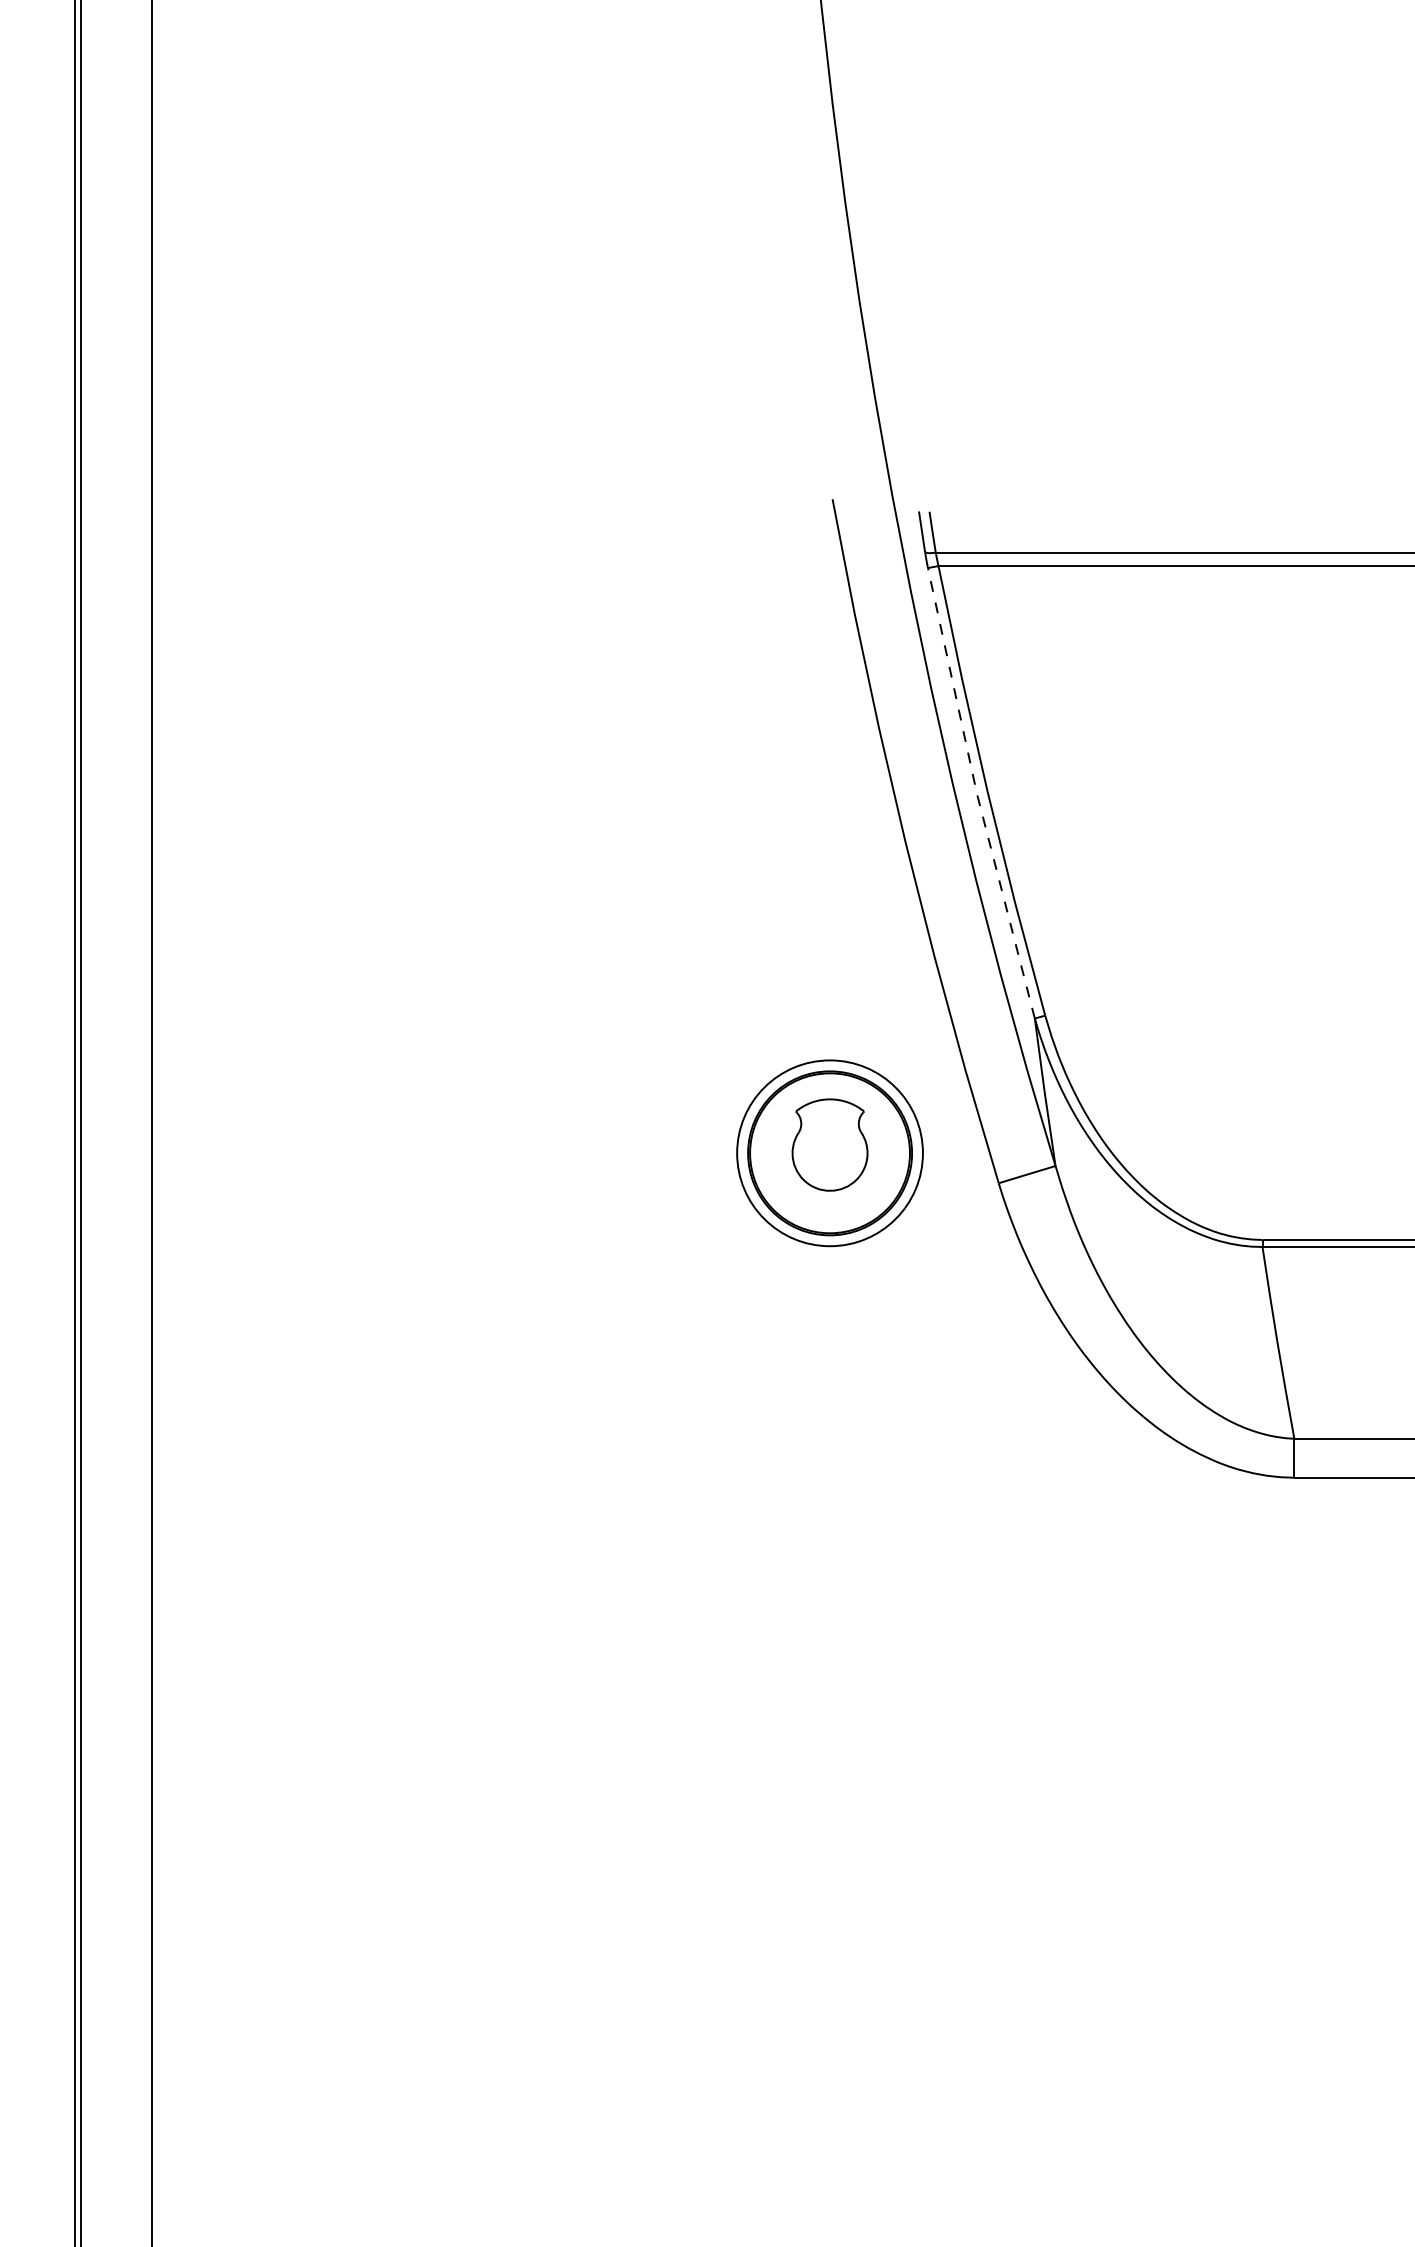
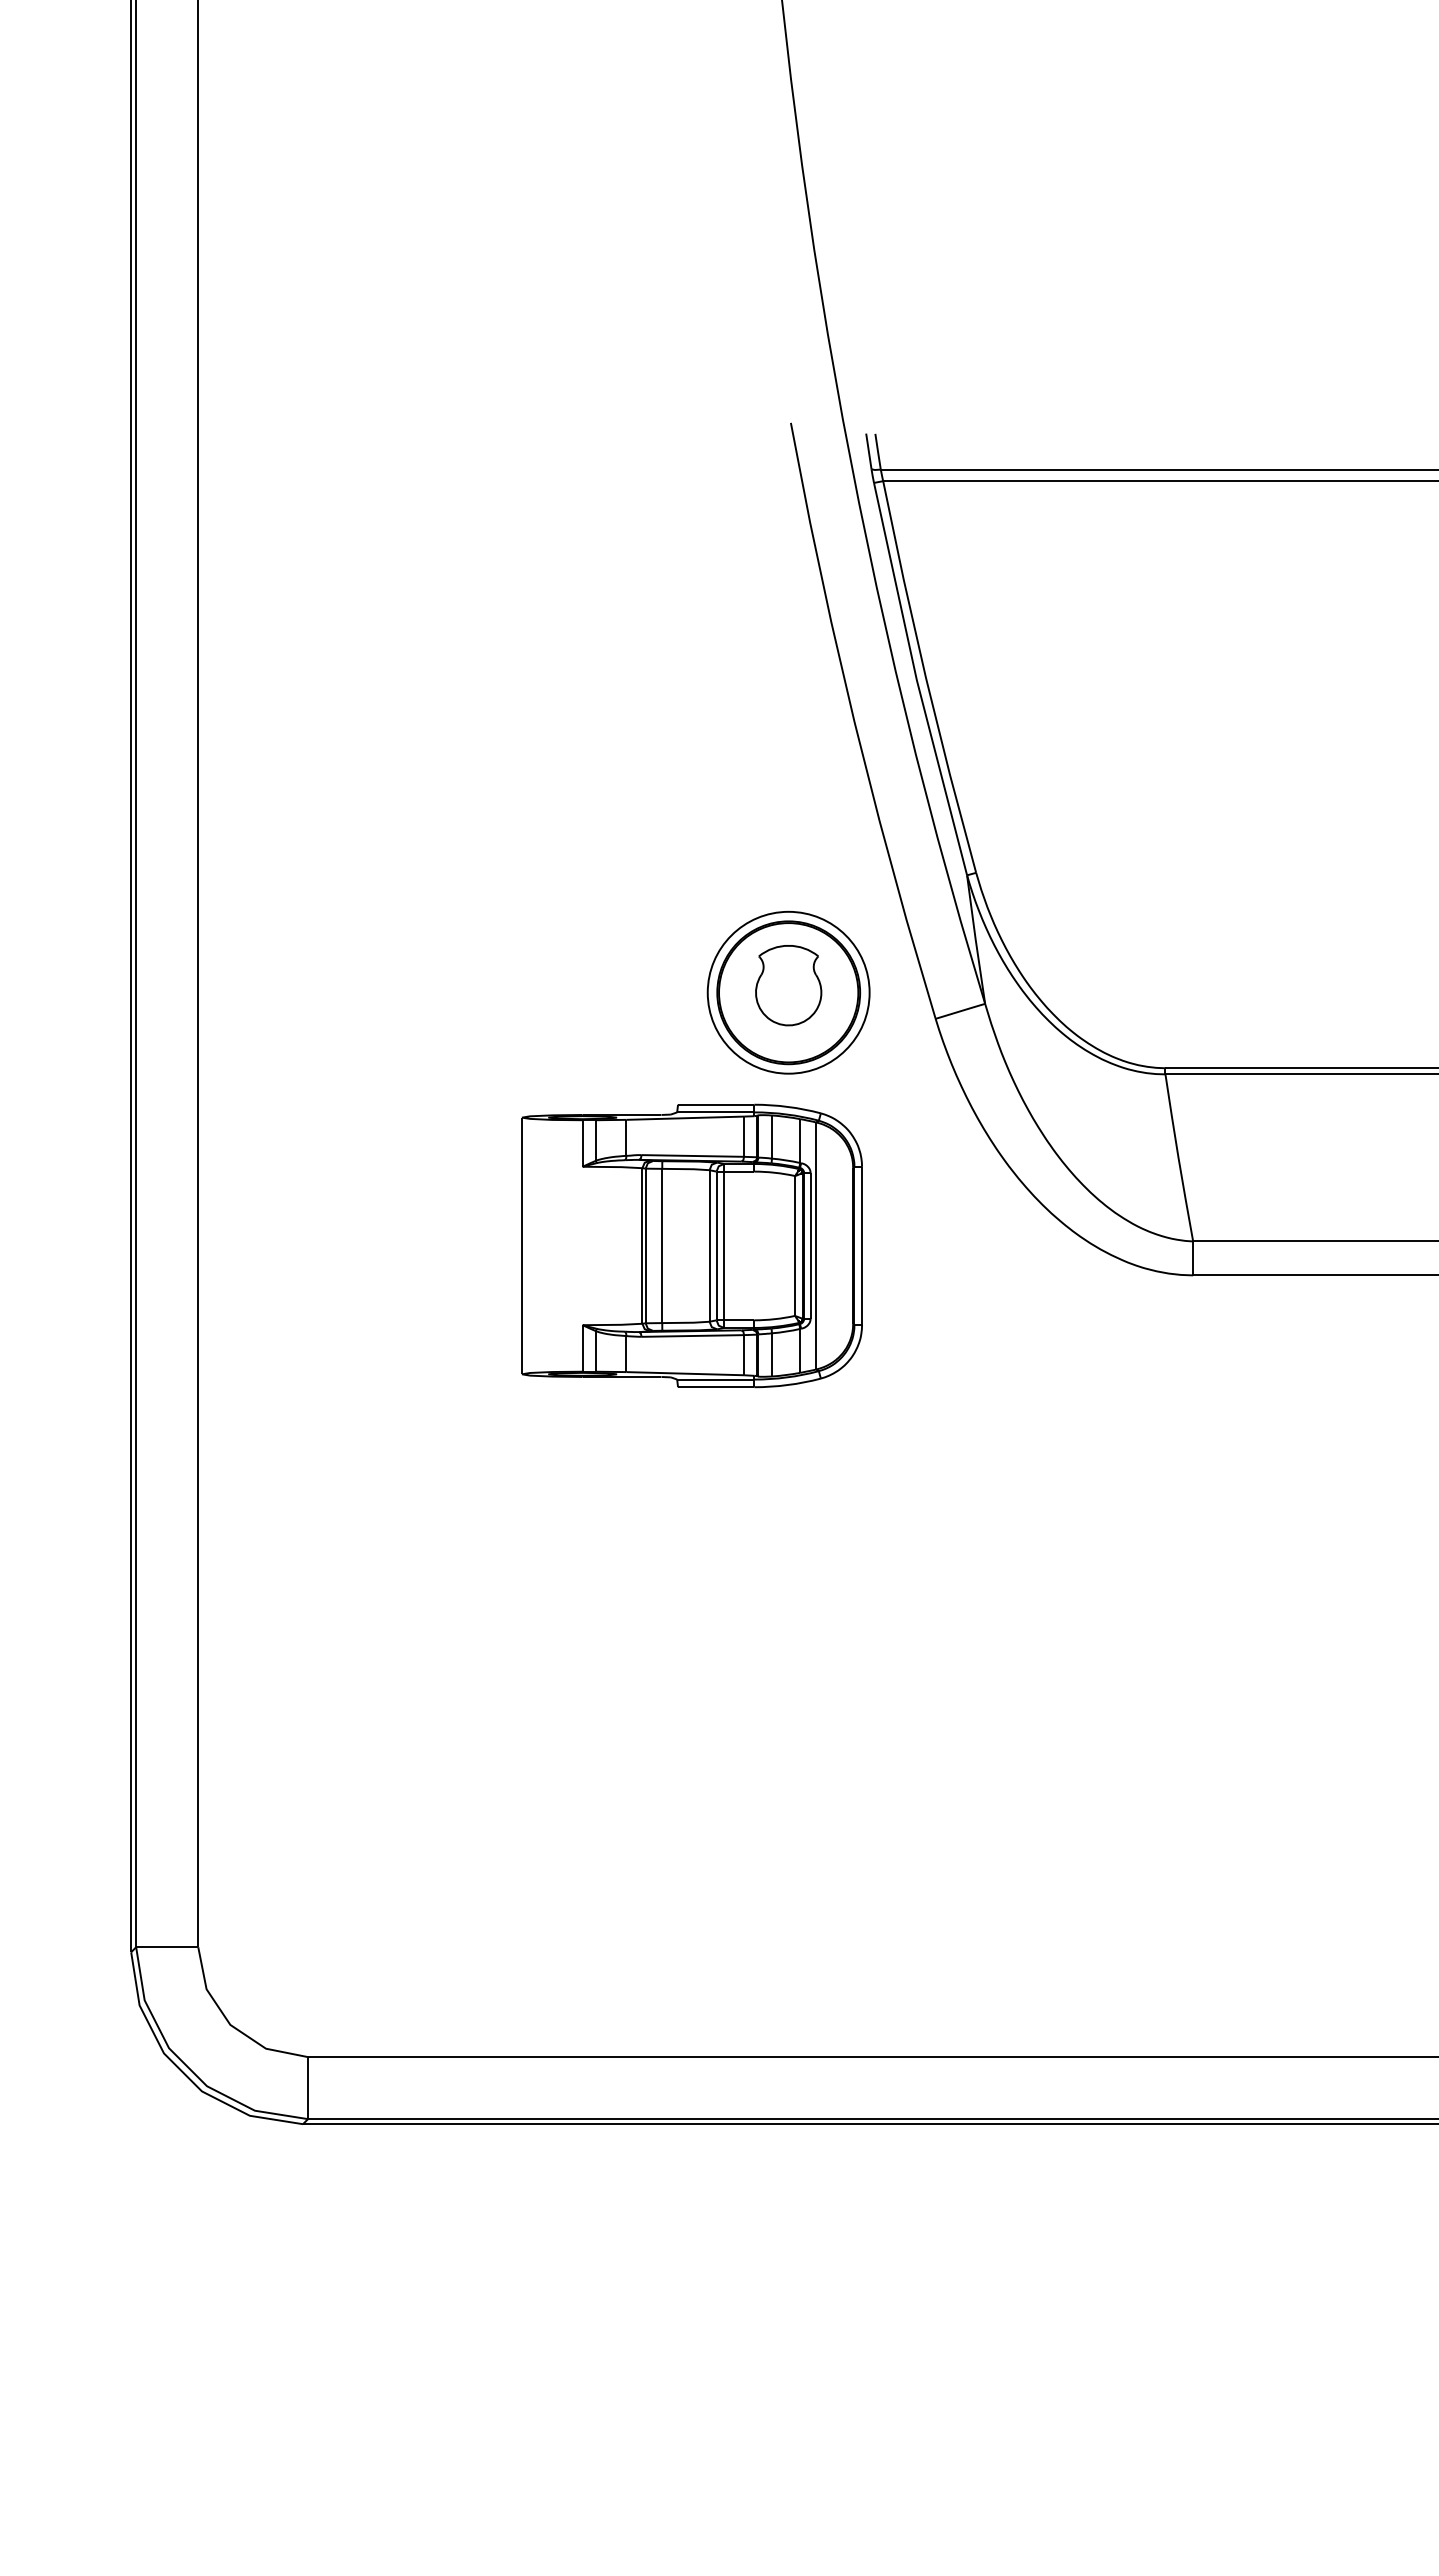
line: (976, 794) -> (916, 680), dashed -> solid
part: (718, 1443) -> (691, 1245), added

